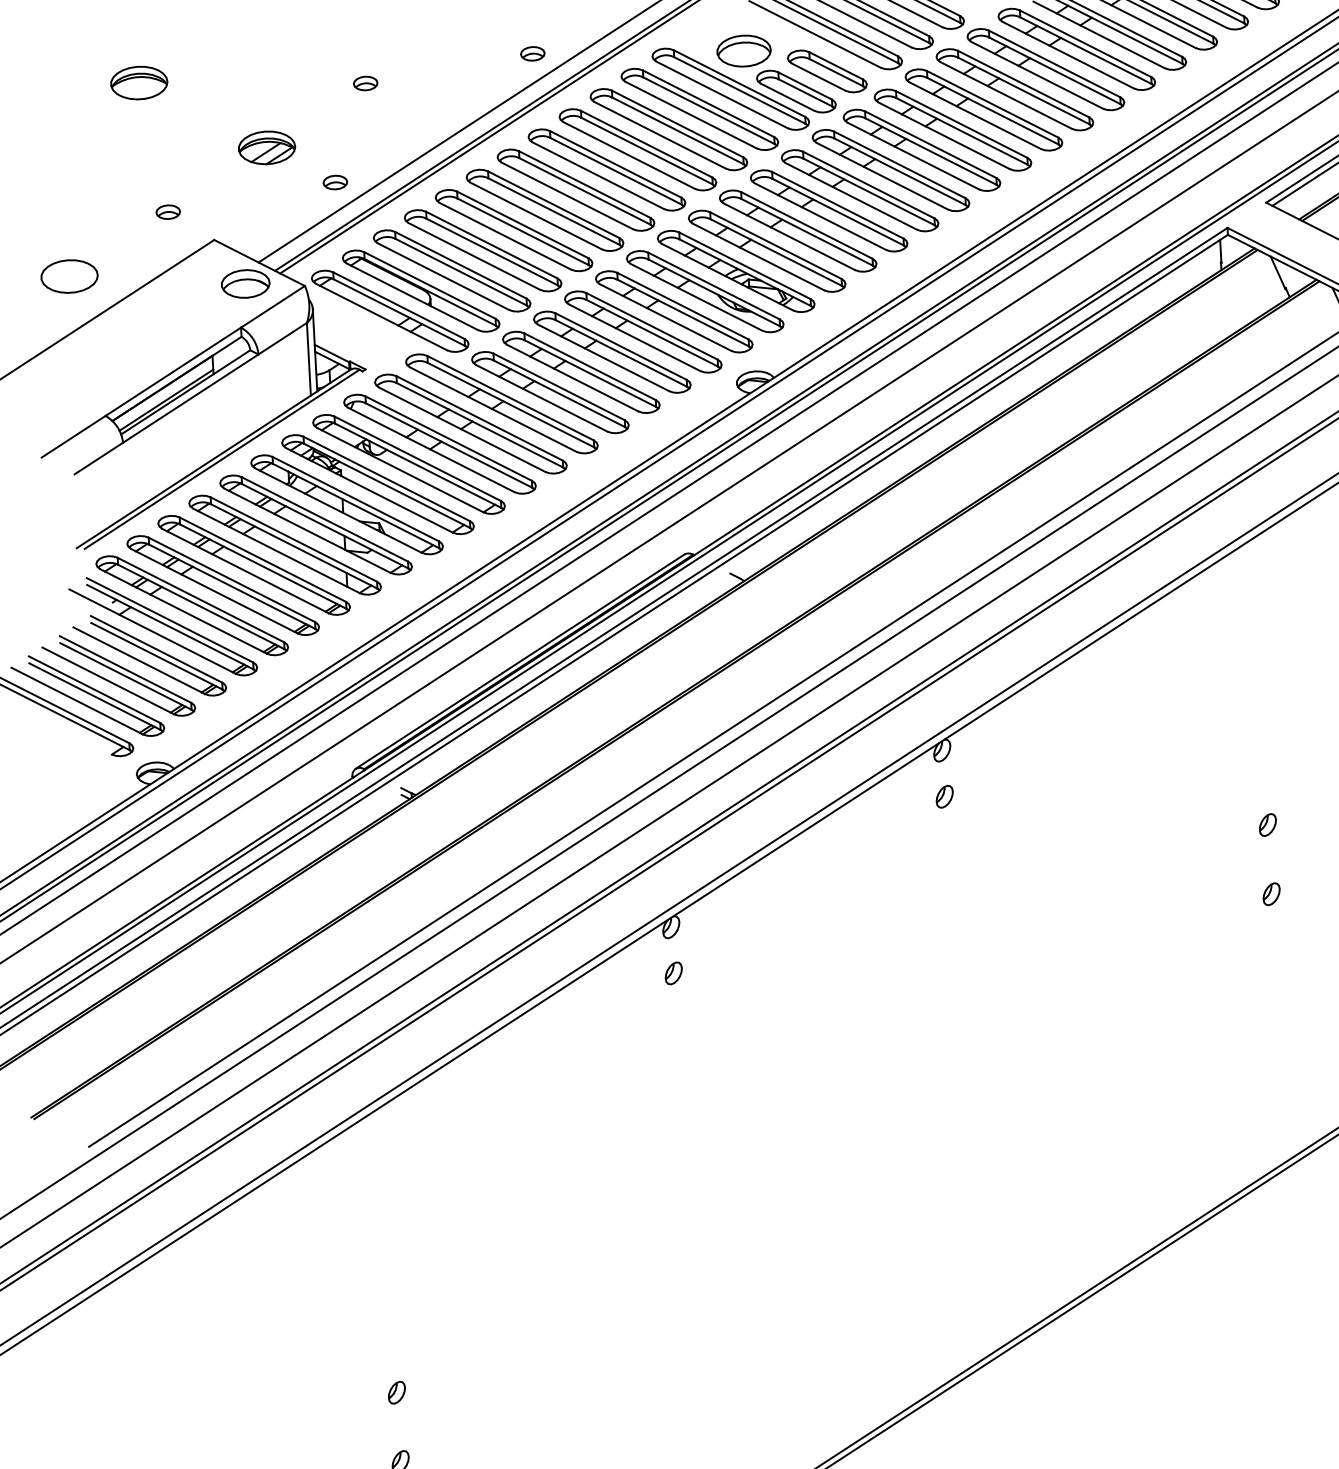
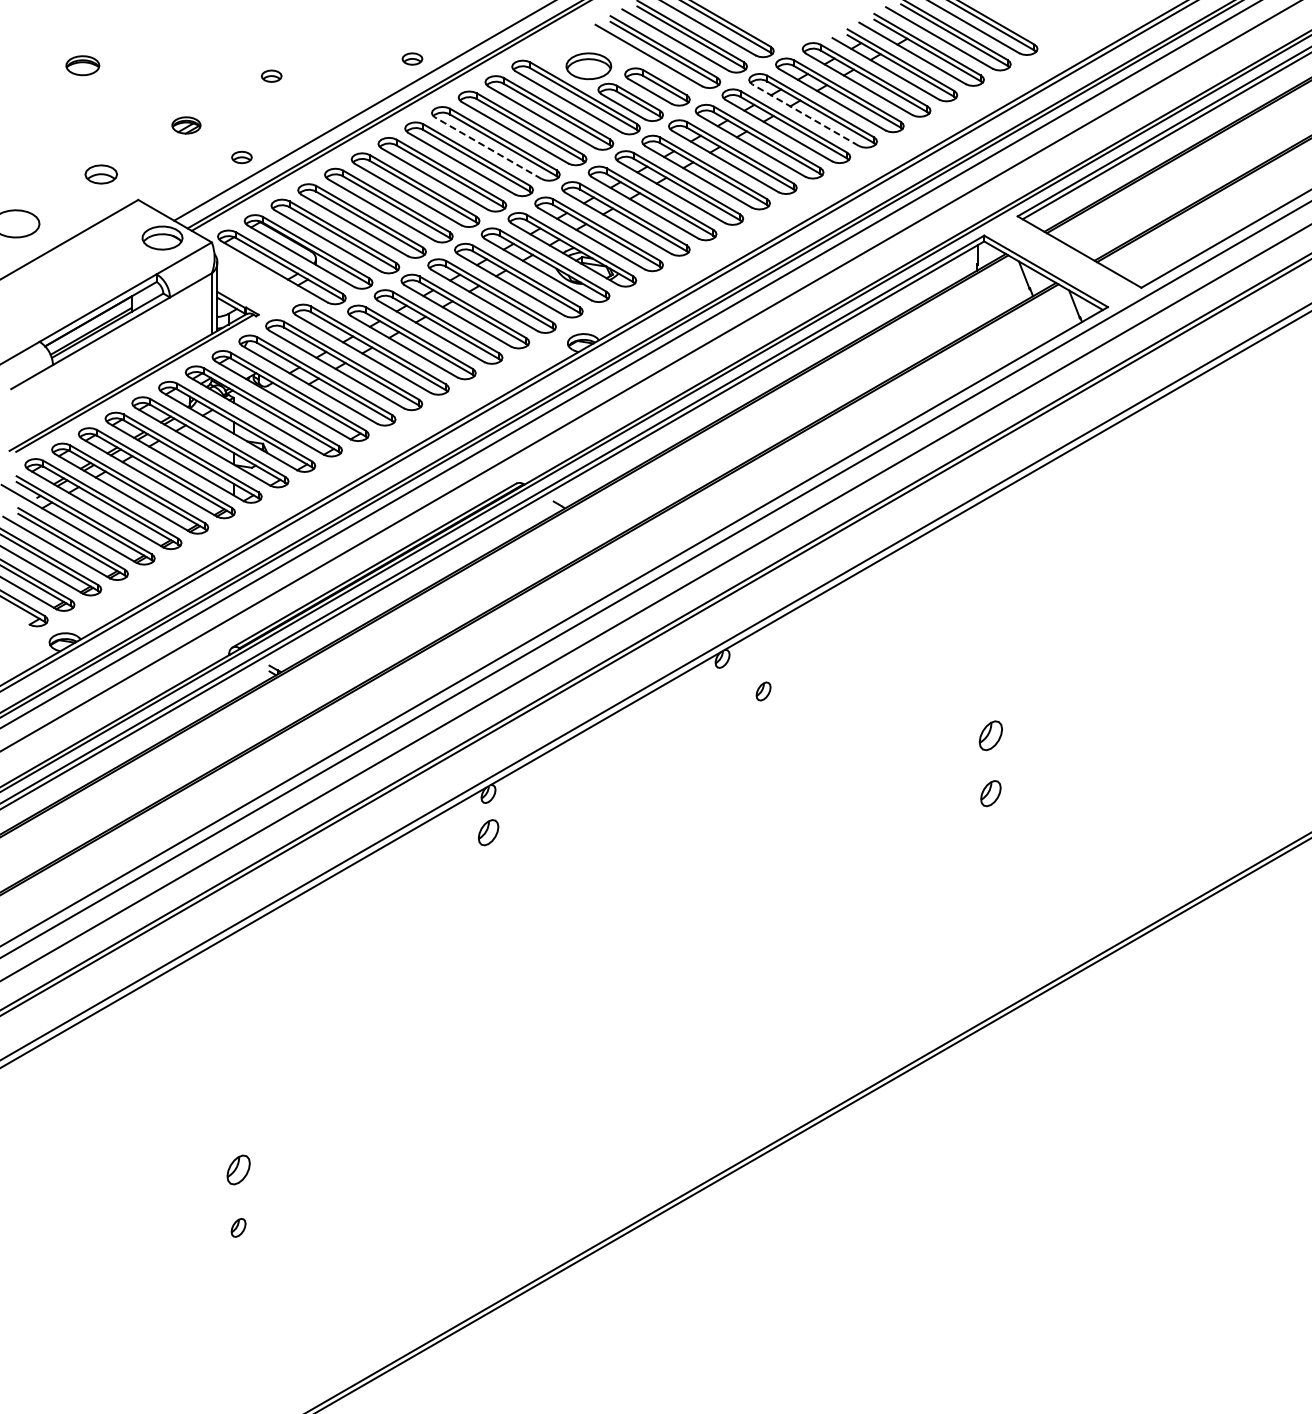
part: (138, 82) -> (82, 65), size x0.7
line: (1006, 95) -> (805, 115), solid -> dashed
part: (267, 147) -> (186, 125), size x0.6
line: (629, 155) -> (488, 148), solid -> dashed
part: (167, 212) -> (100, 174), size x1.6
part: (944, 796) -> (763, 691), moved
part: (1267, 824) -> (990, 735), size x1.6
part: (1271, 894) -> (990, 793), size x1.4
part: (673, 973) -> (488, 832), size x1.4
part: (396, 1392) -> (238, 1169), size x1.6

